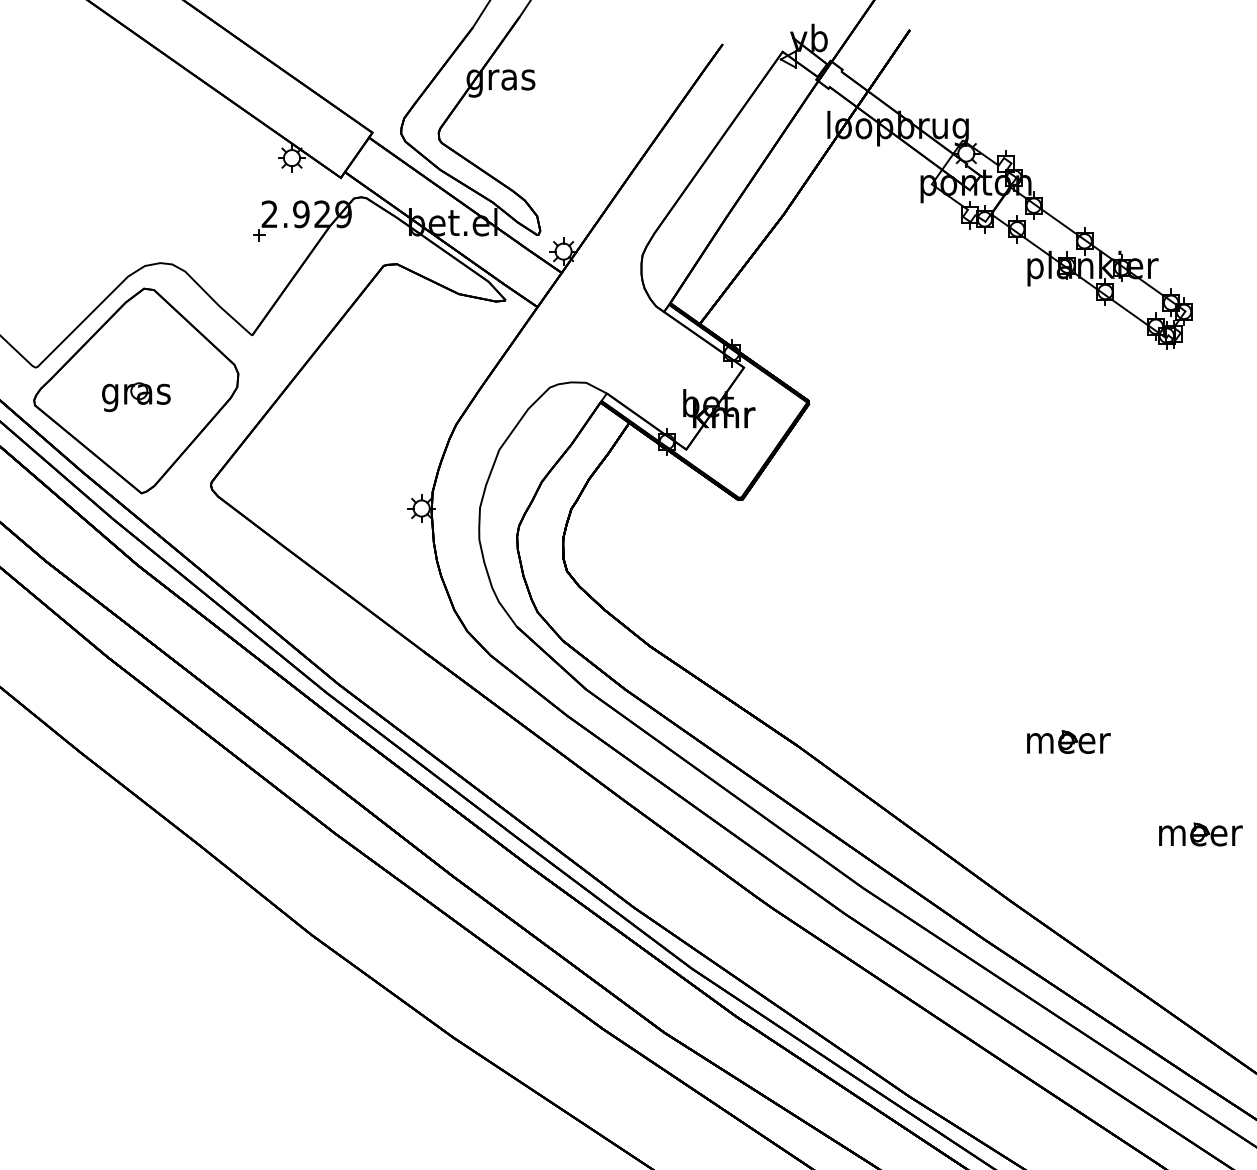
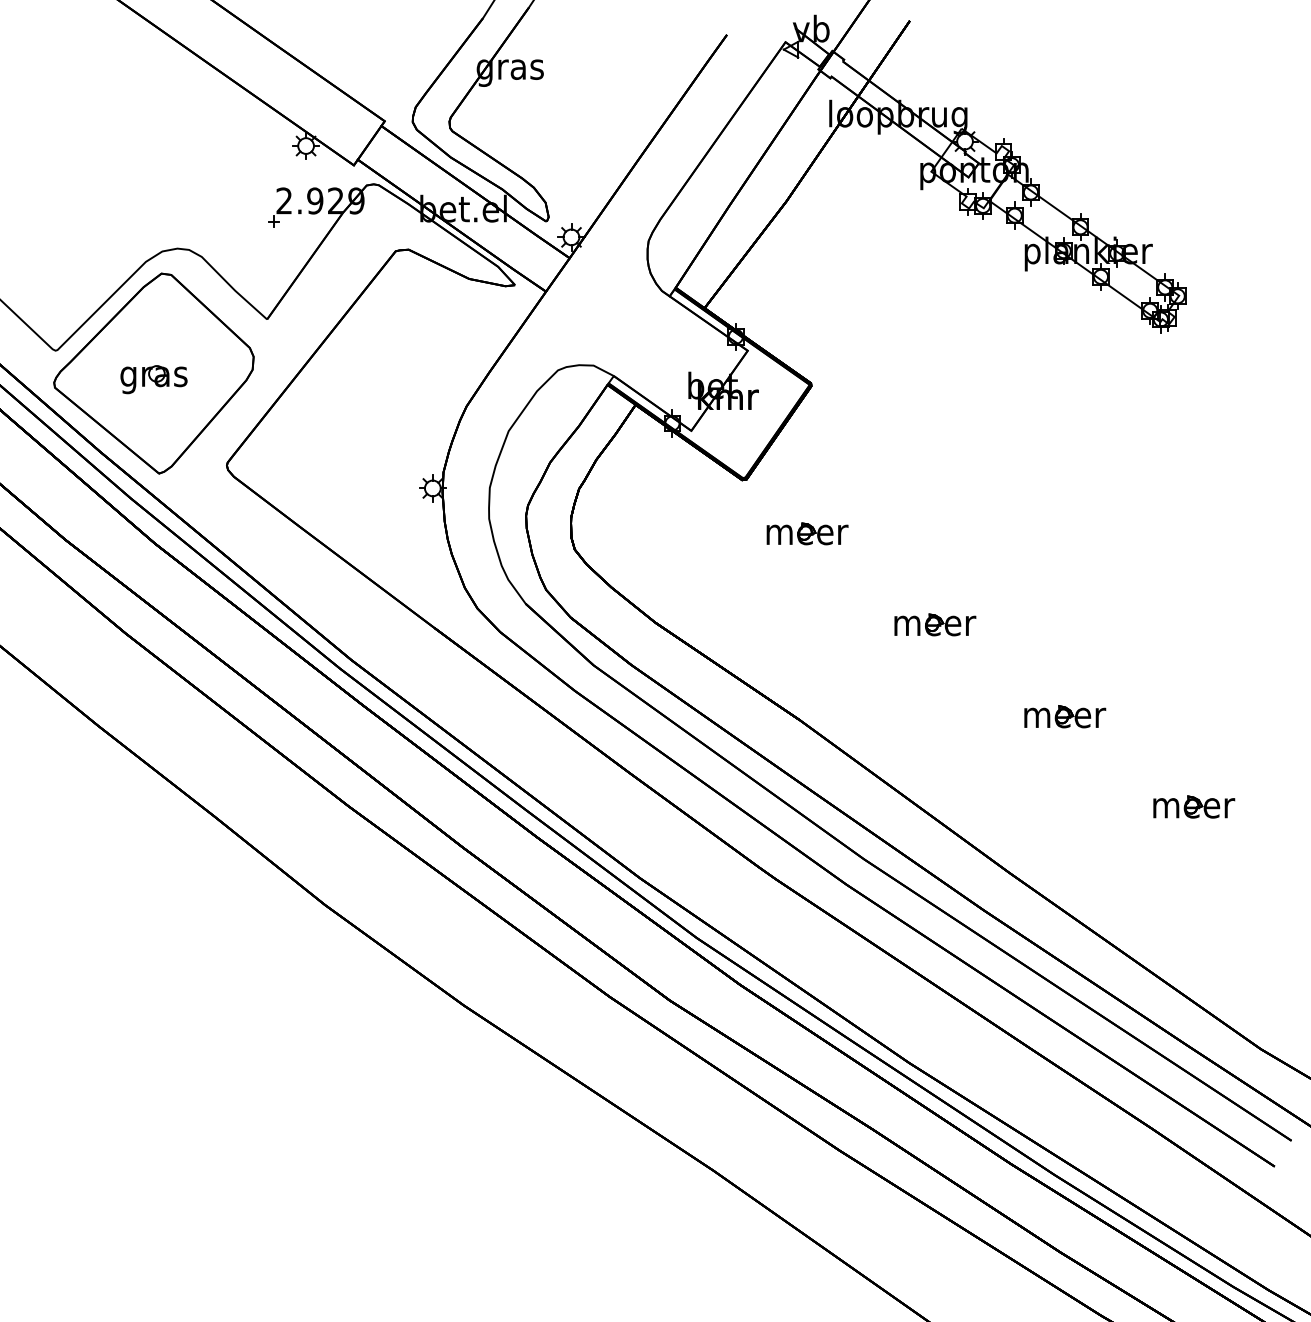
part: (805, 554) -> (807, 533), added
part: (936, 647) -> (935, 624), added

